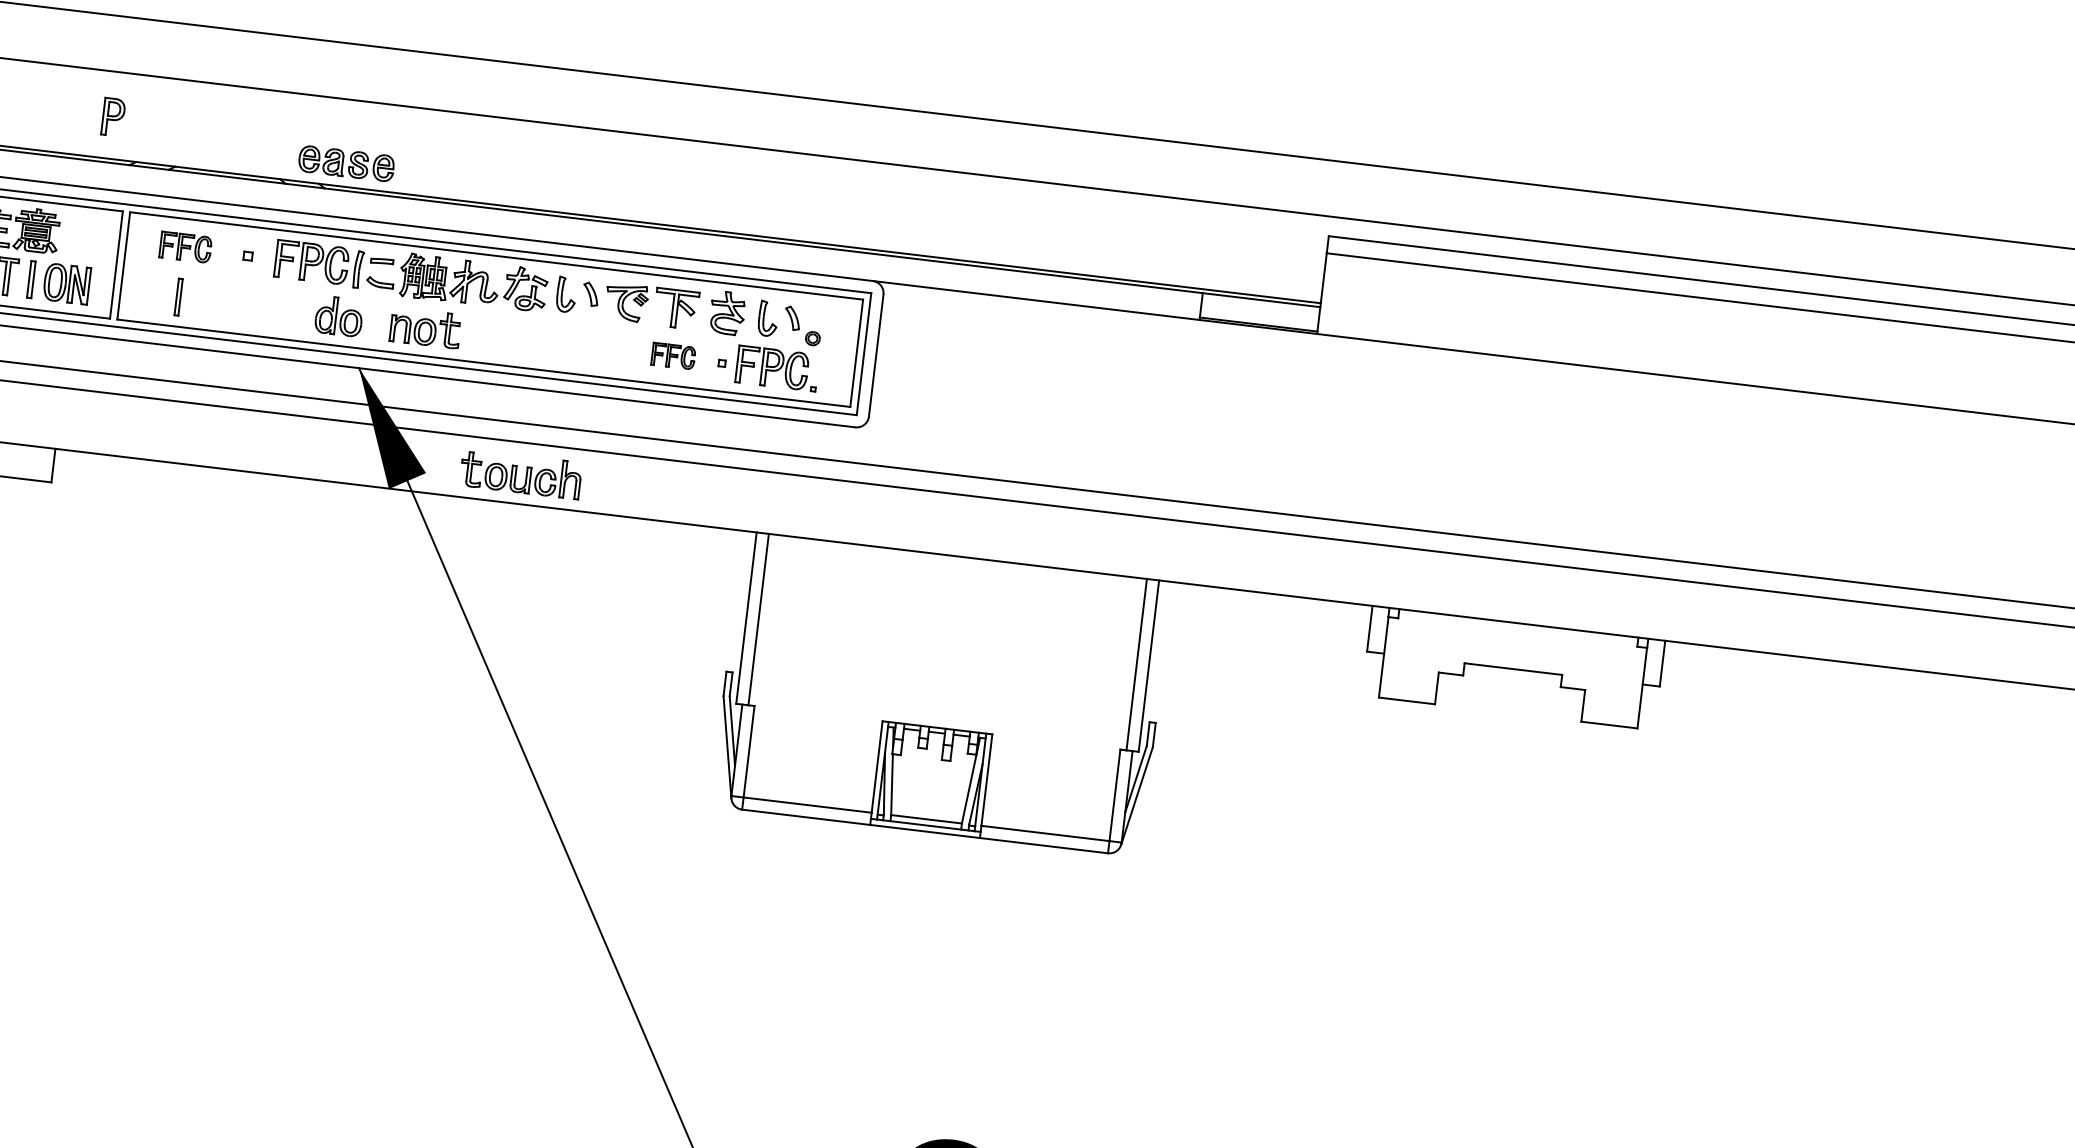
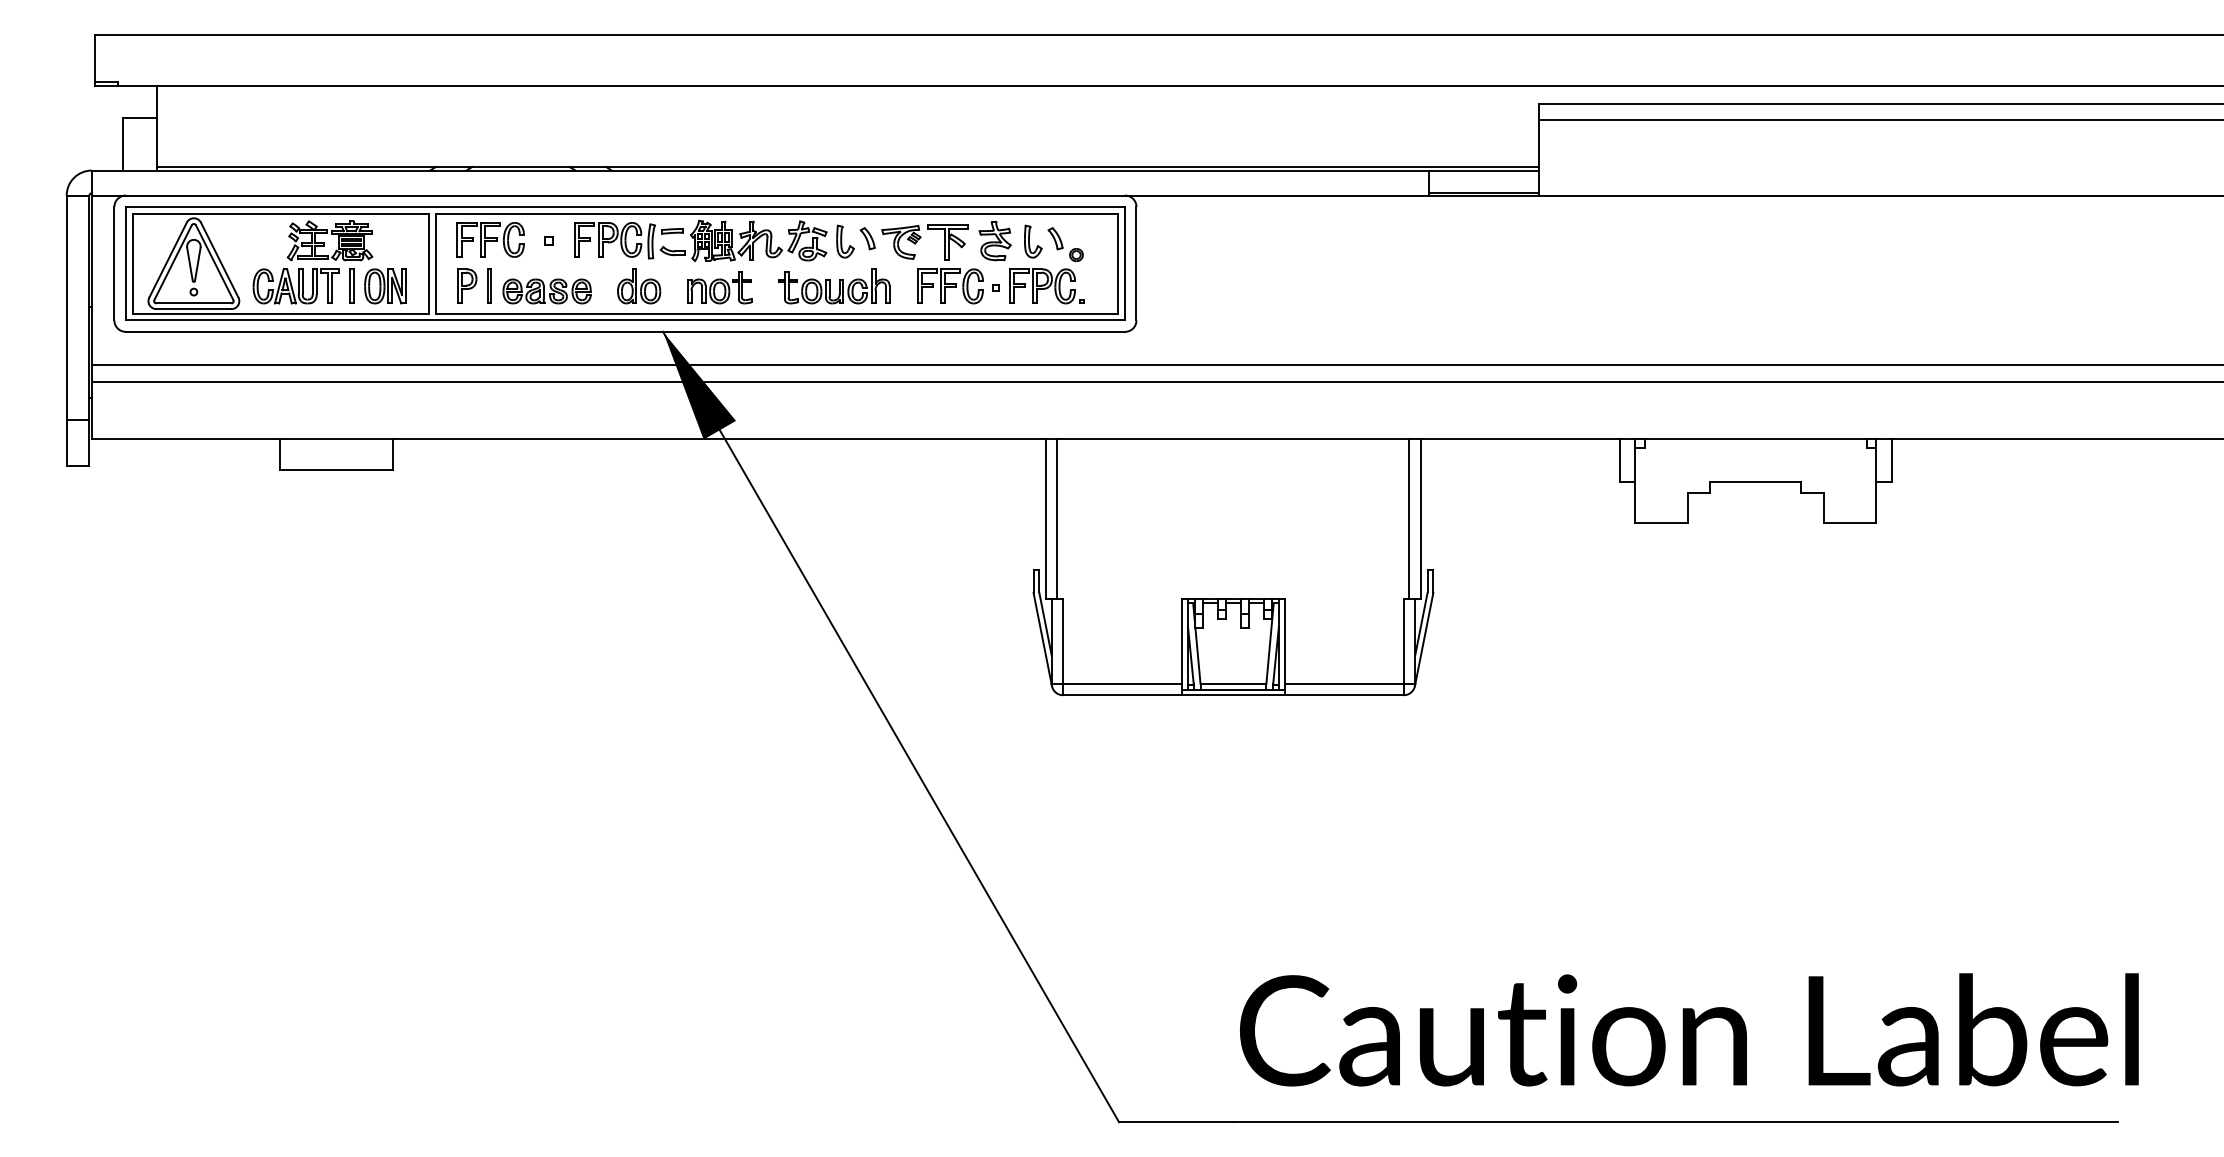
part: (114, 116) -> (467, 285), moved
part: (345, 163) -> (546, 291), moved
part: (185, 246) -> (490, 239), size x1.43
part: (673, 356) -> (950, 286), size x1.67
part: (521, 474) -> (834, 286), moved

